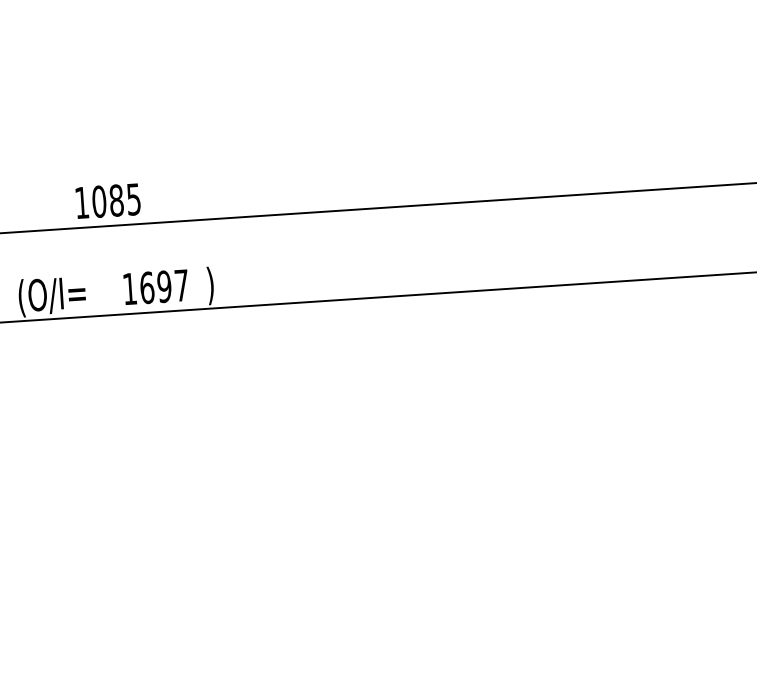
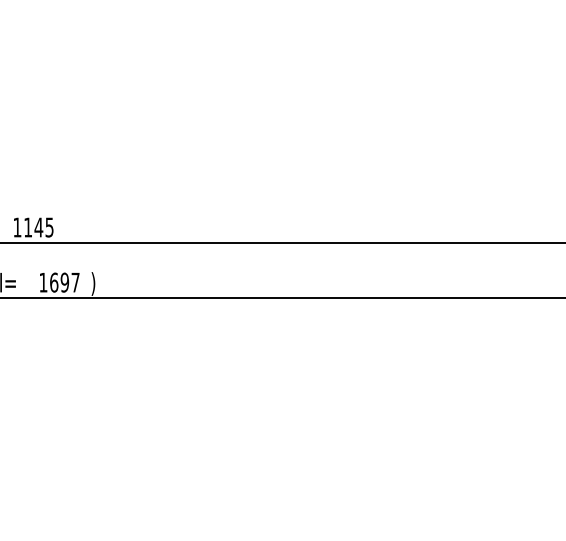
text: (107, 201) -> (33, 227), 1085 -> 1145

